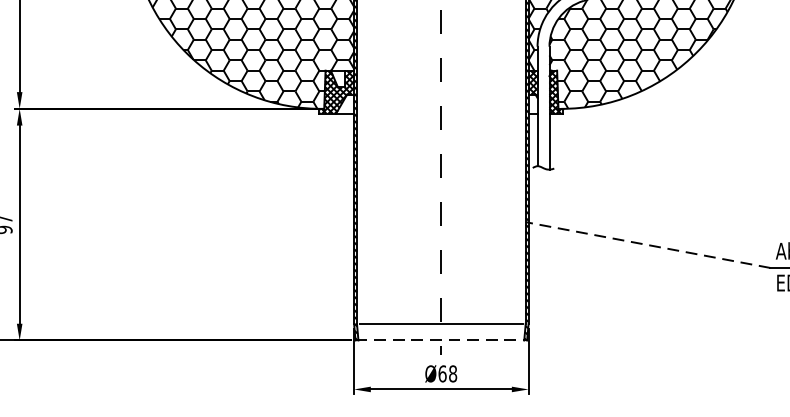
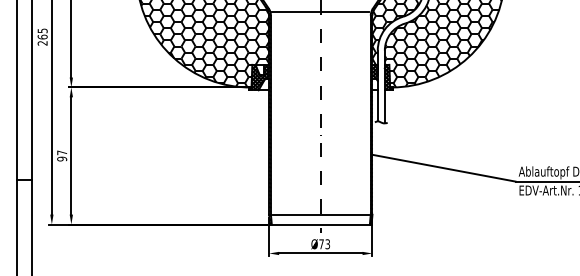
line: (646, 245) -> (442, 168), dashed -> solid
line: (440, 340) -> (320, 224), dashed -> solid
text: (447, 374) -> (324, 244), Ø68 -> Ø73

